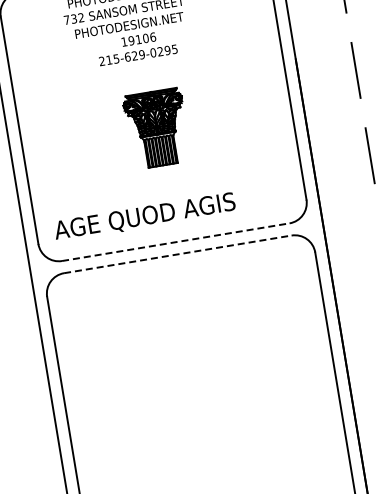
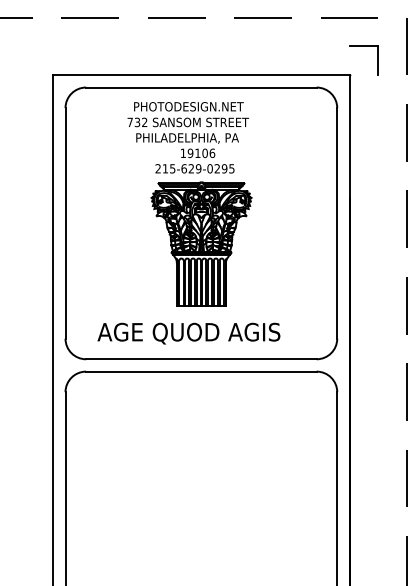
text: (136, 24) -> (198, 138), PHOTODESIGN.NET -> PHILADELPHIA, PA
part: (157, 127) -> (201, 243), size x1.67
text: (144, 217) -> (188, 333), moved
line: (175, 242) -> (201, 359), dashed -> solid
line: (177, 254) -> (201, 371), dashed -> solid

